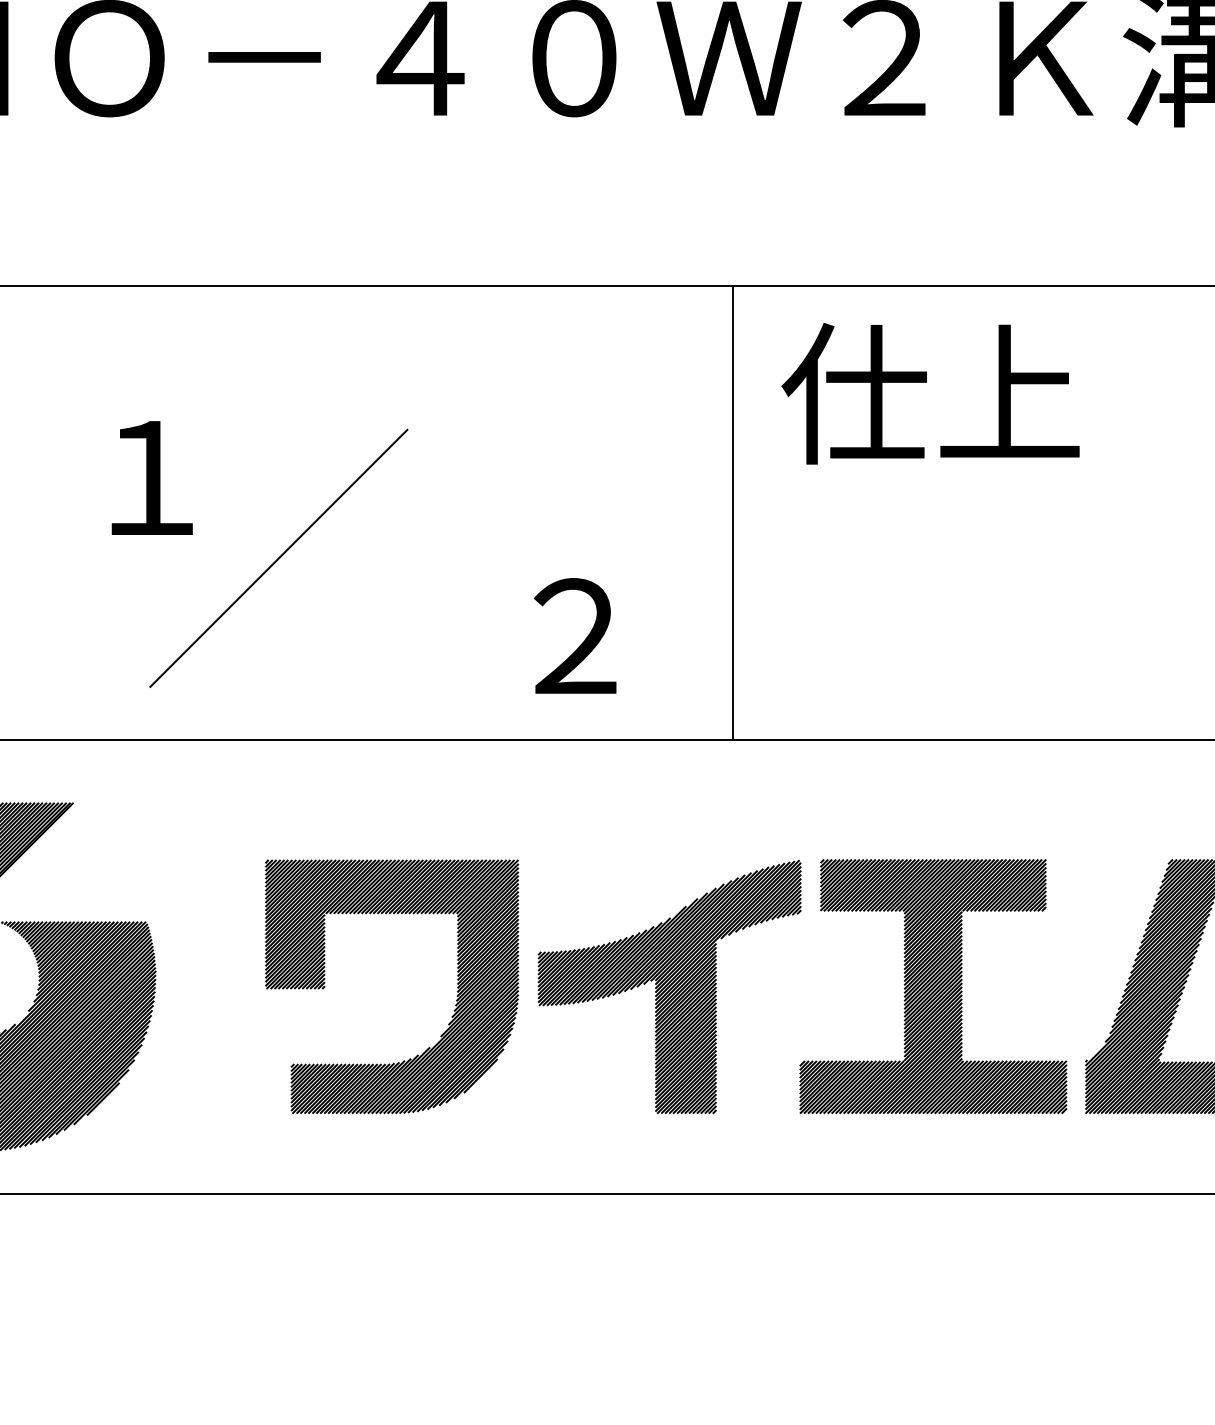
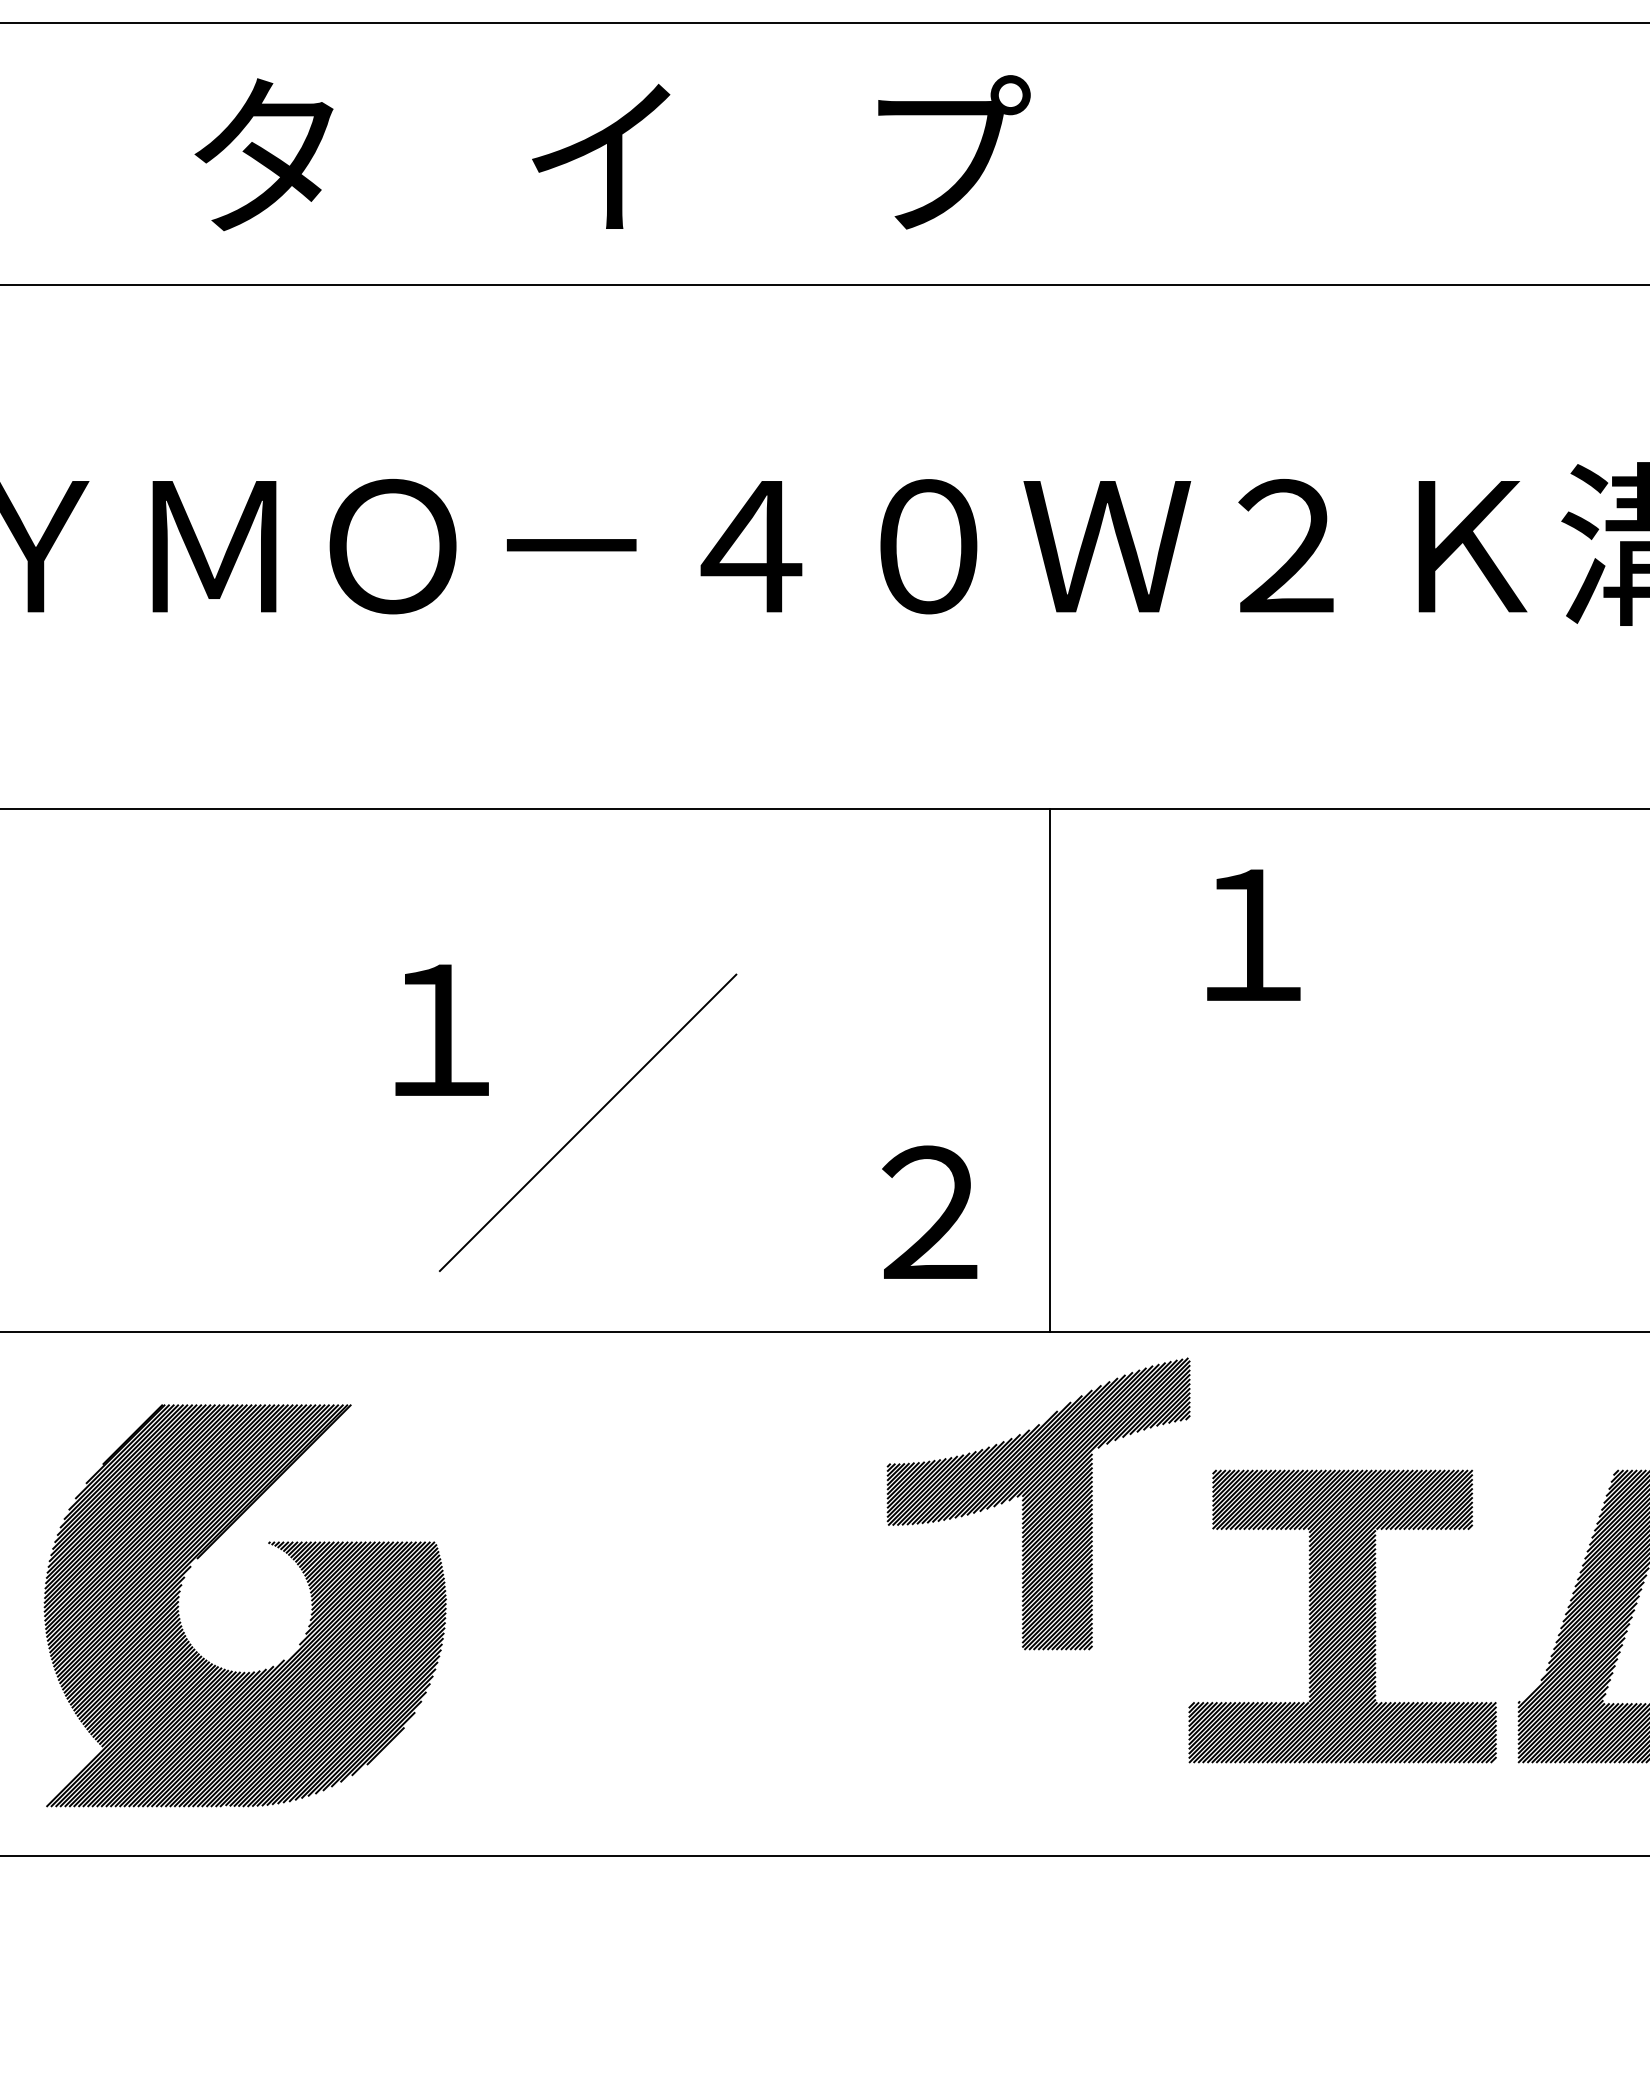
text: (930, 393) -> (1339, 932), 仕上 -> １
line: (732, 512) -> (1049, 1070), moved
part: (669, 986) -> (1038, 1503), moved
part: (457, 987) -> (793, 1617), removed

